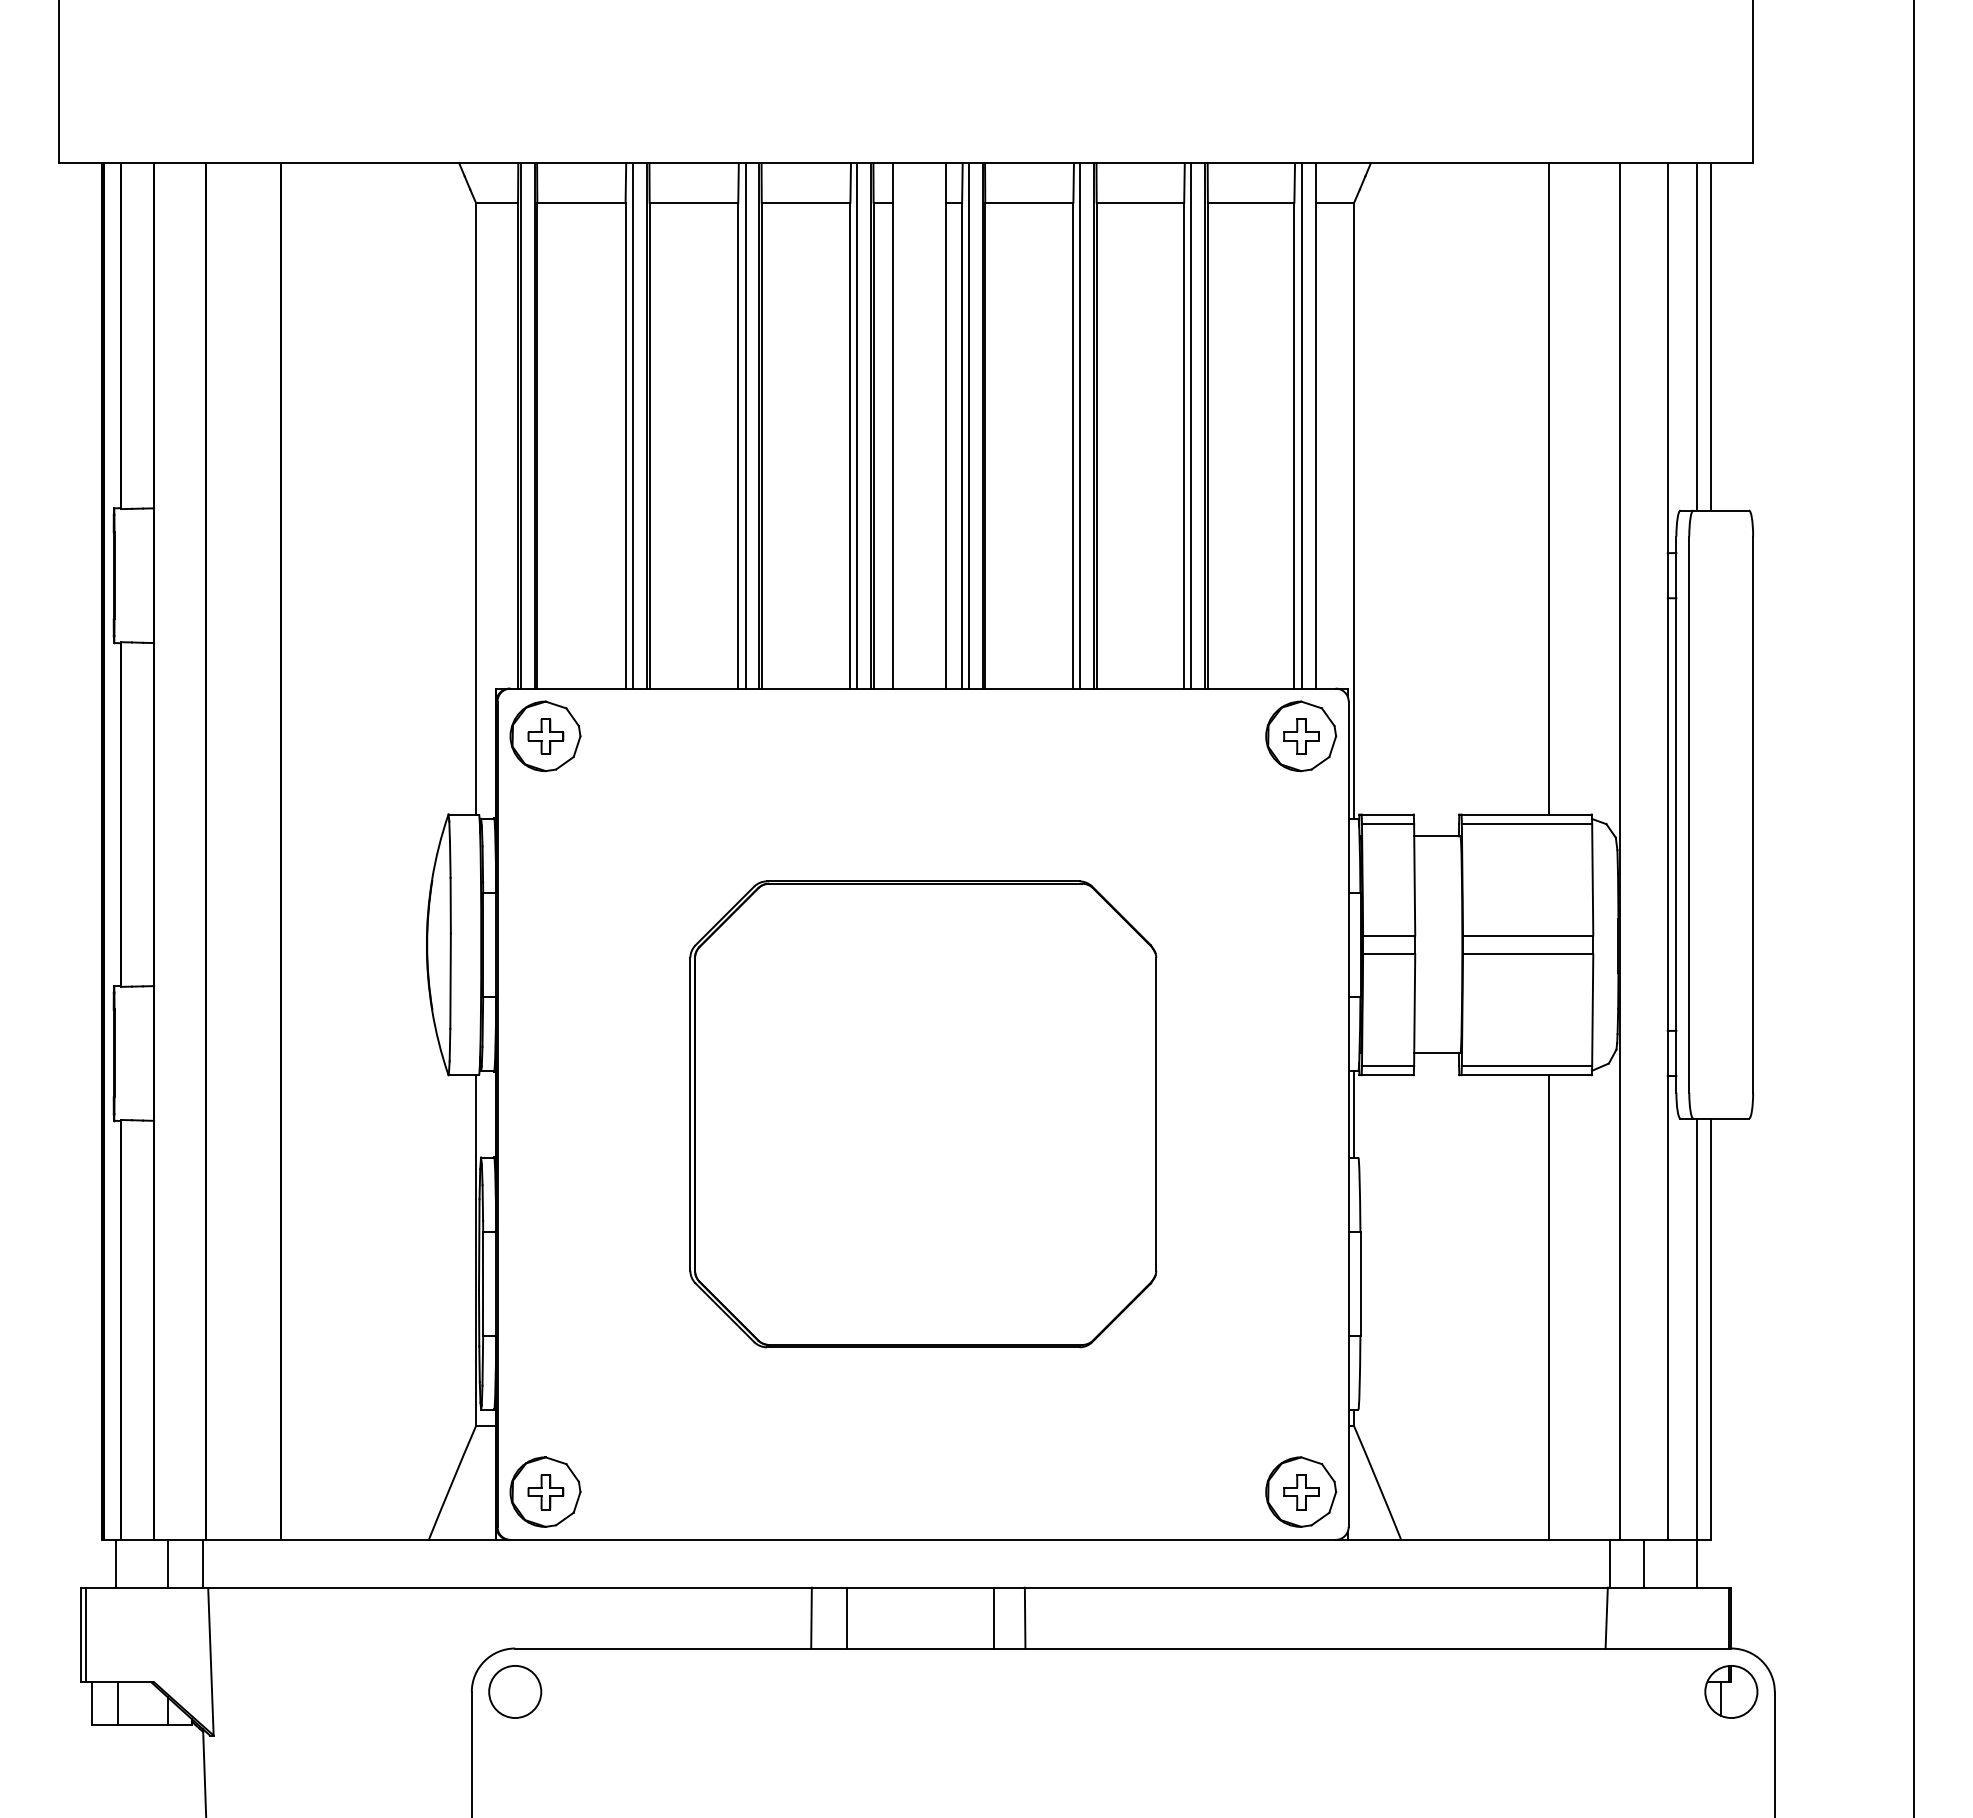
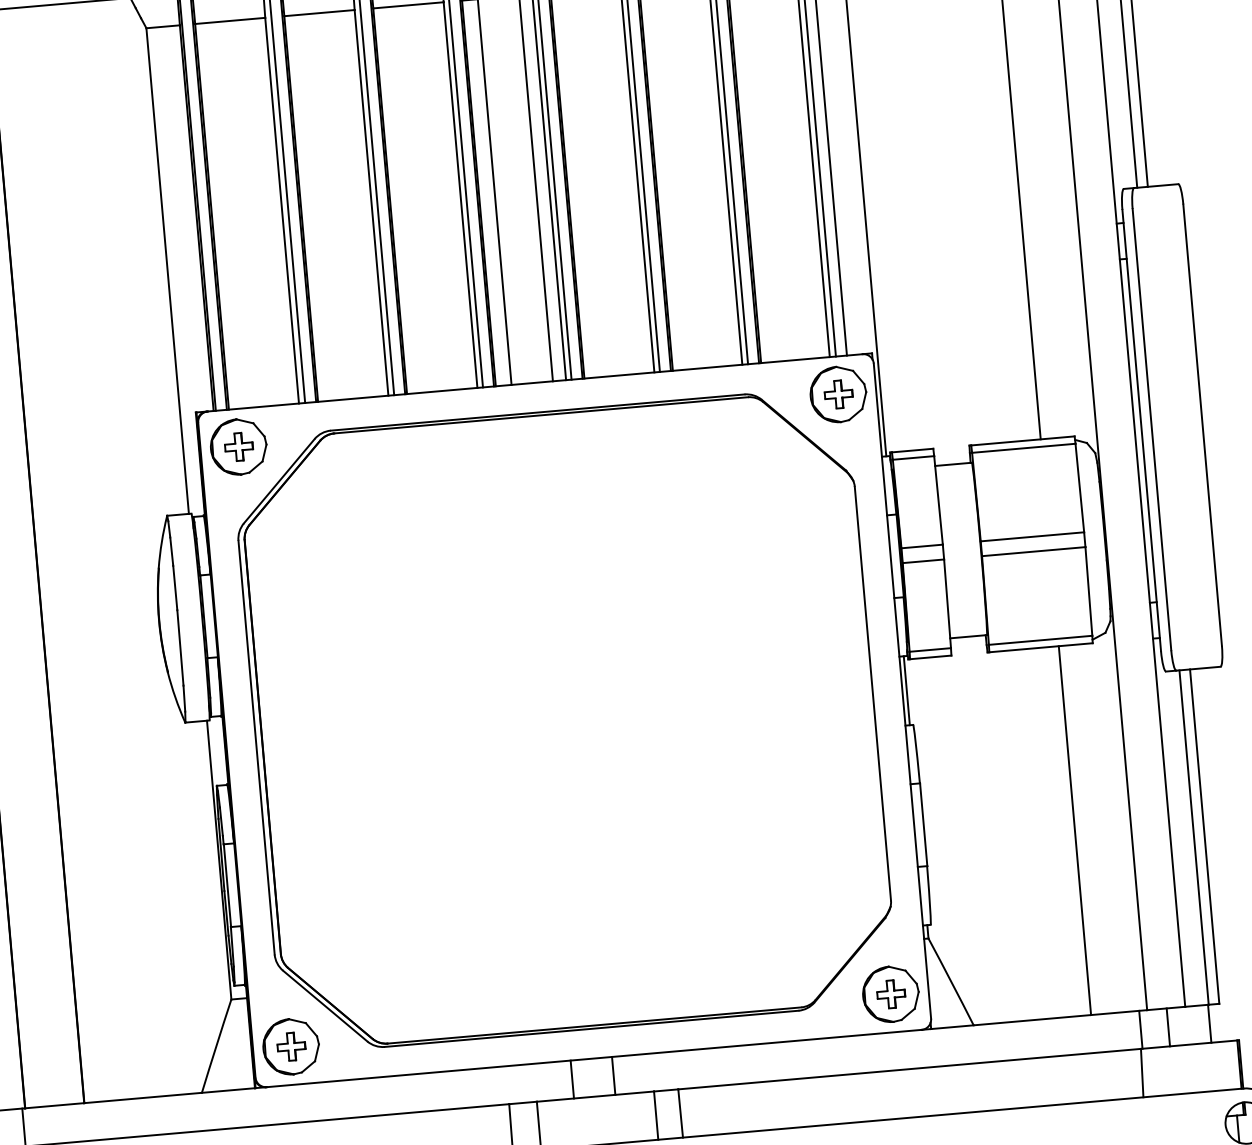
part: (923, 1114) -> (564, 720), size x1.67
line: (893, 1563) -> (572, 1079), added
line: (945, 1563) -> (613, 1075), added

